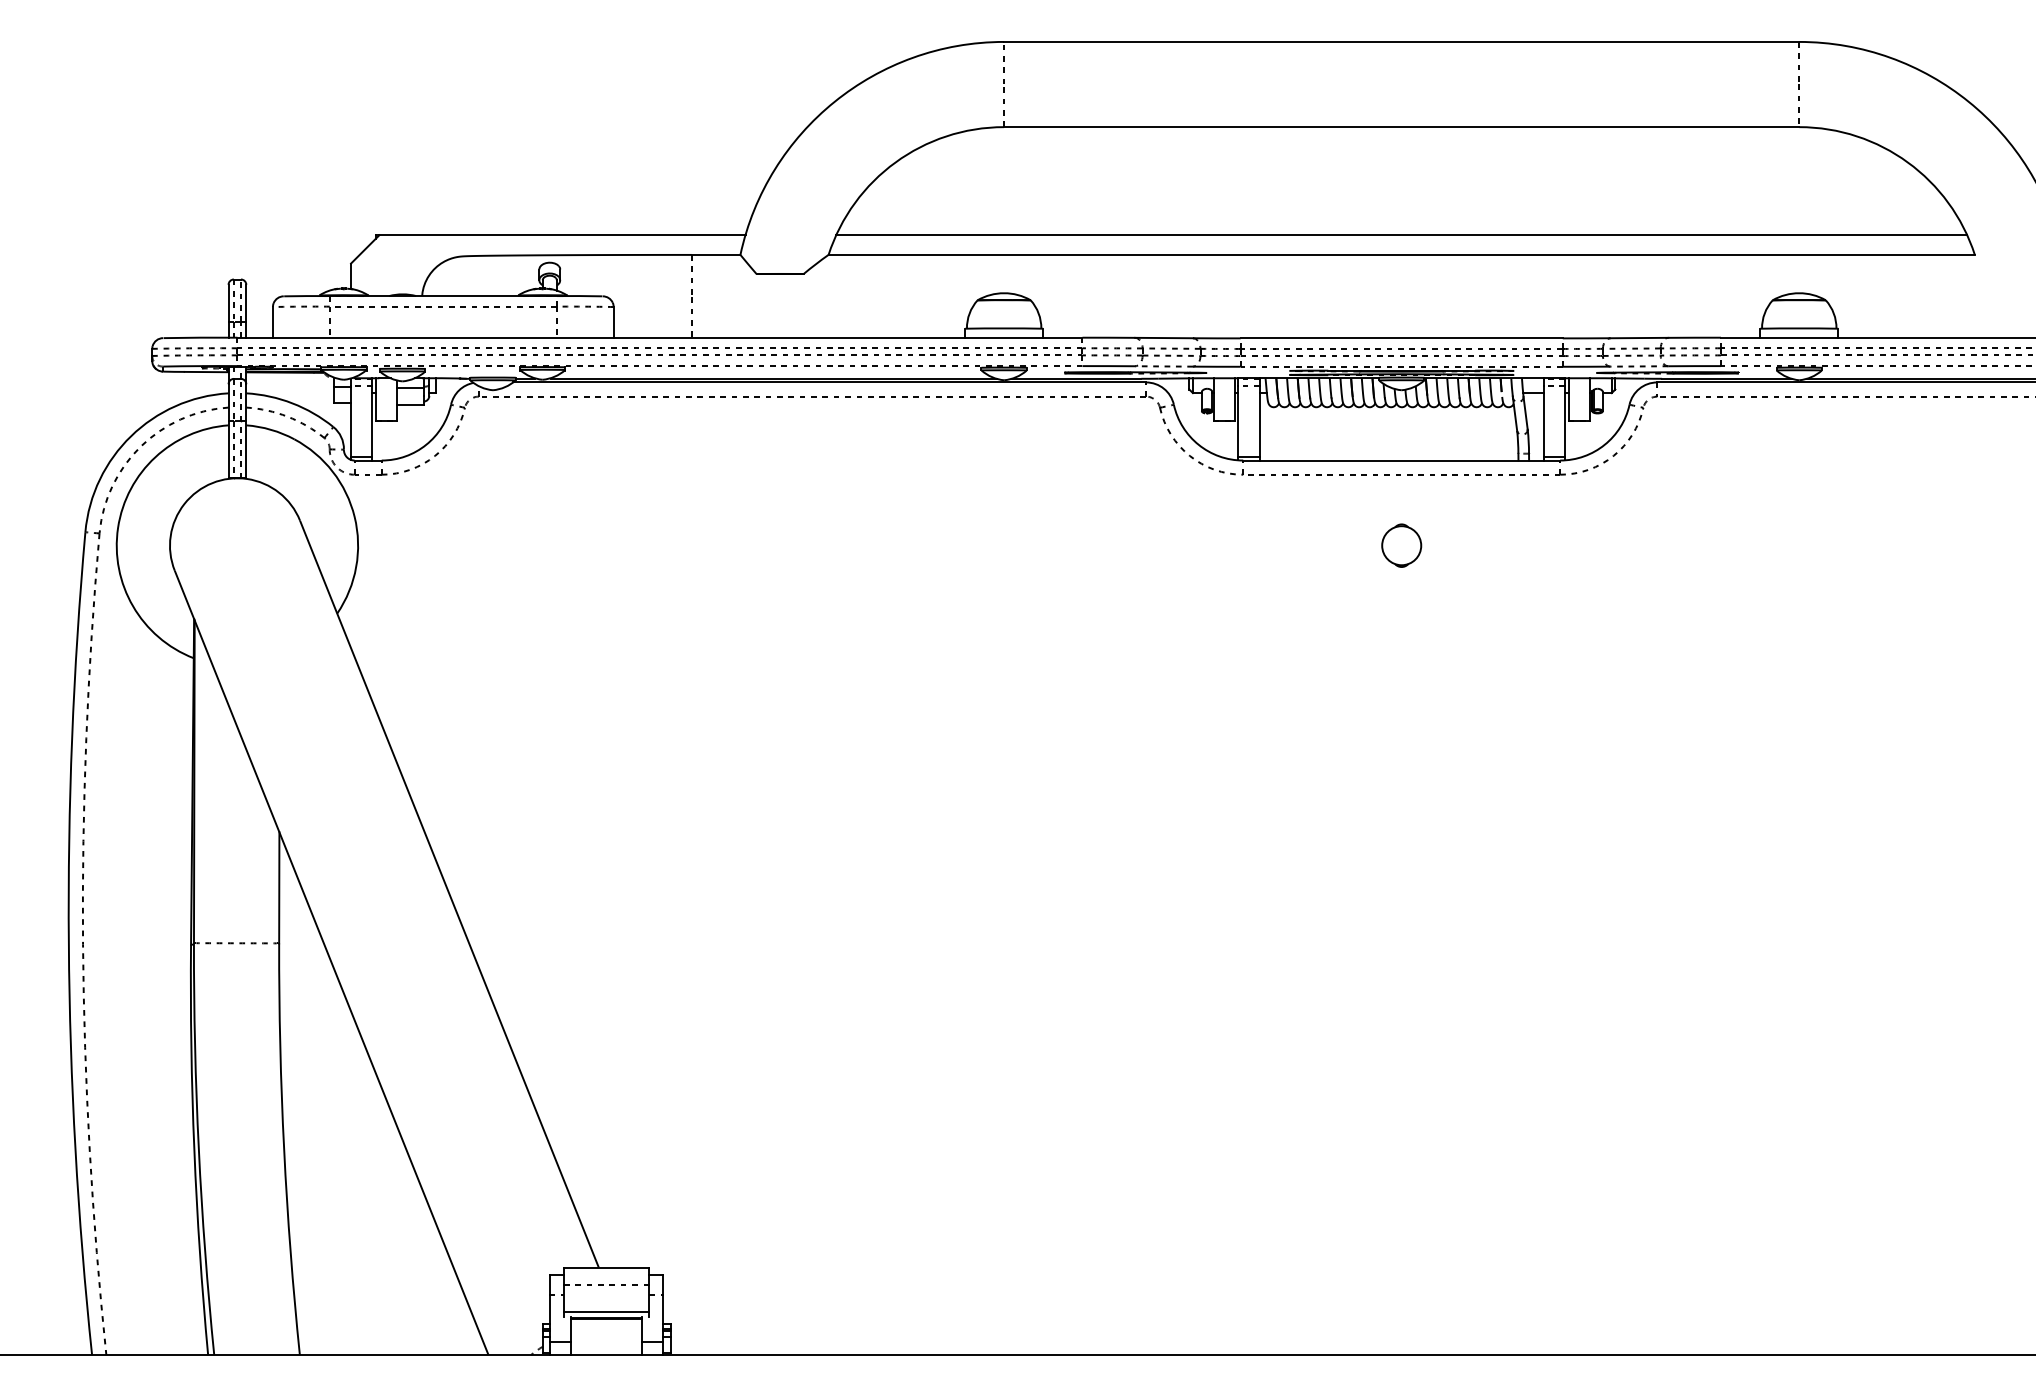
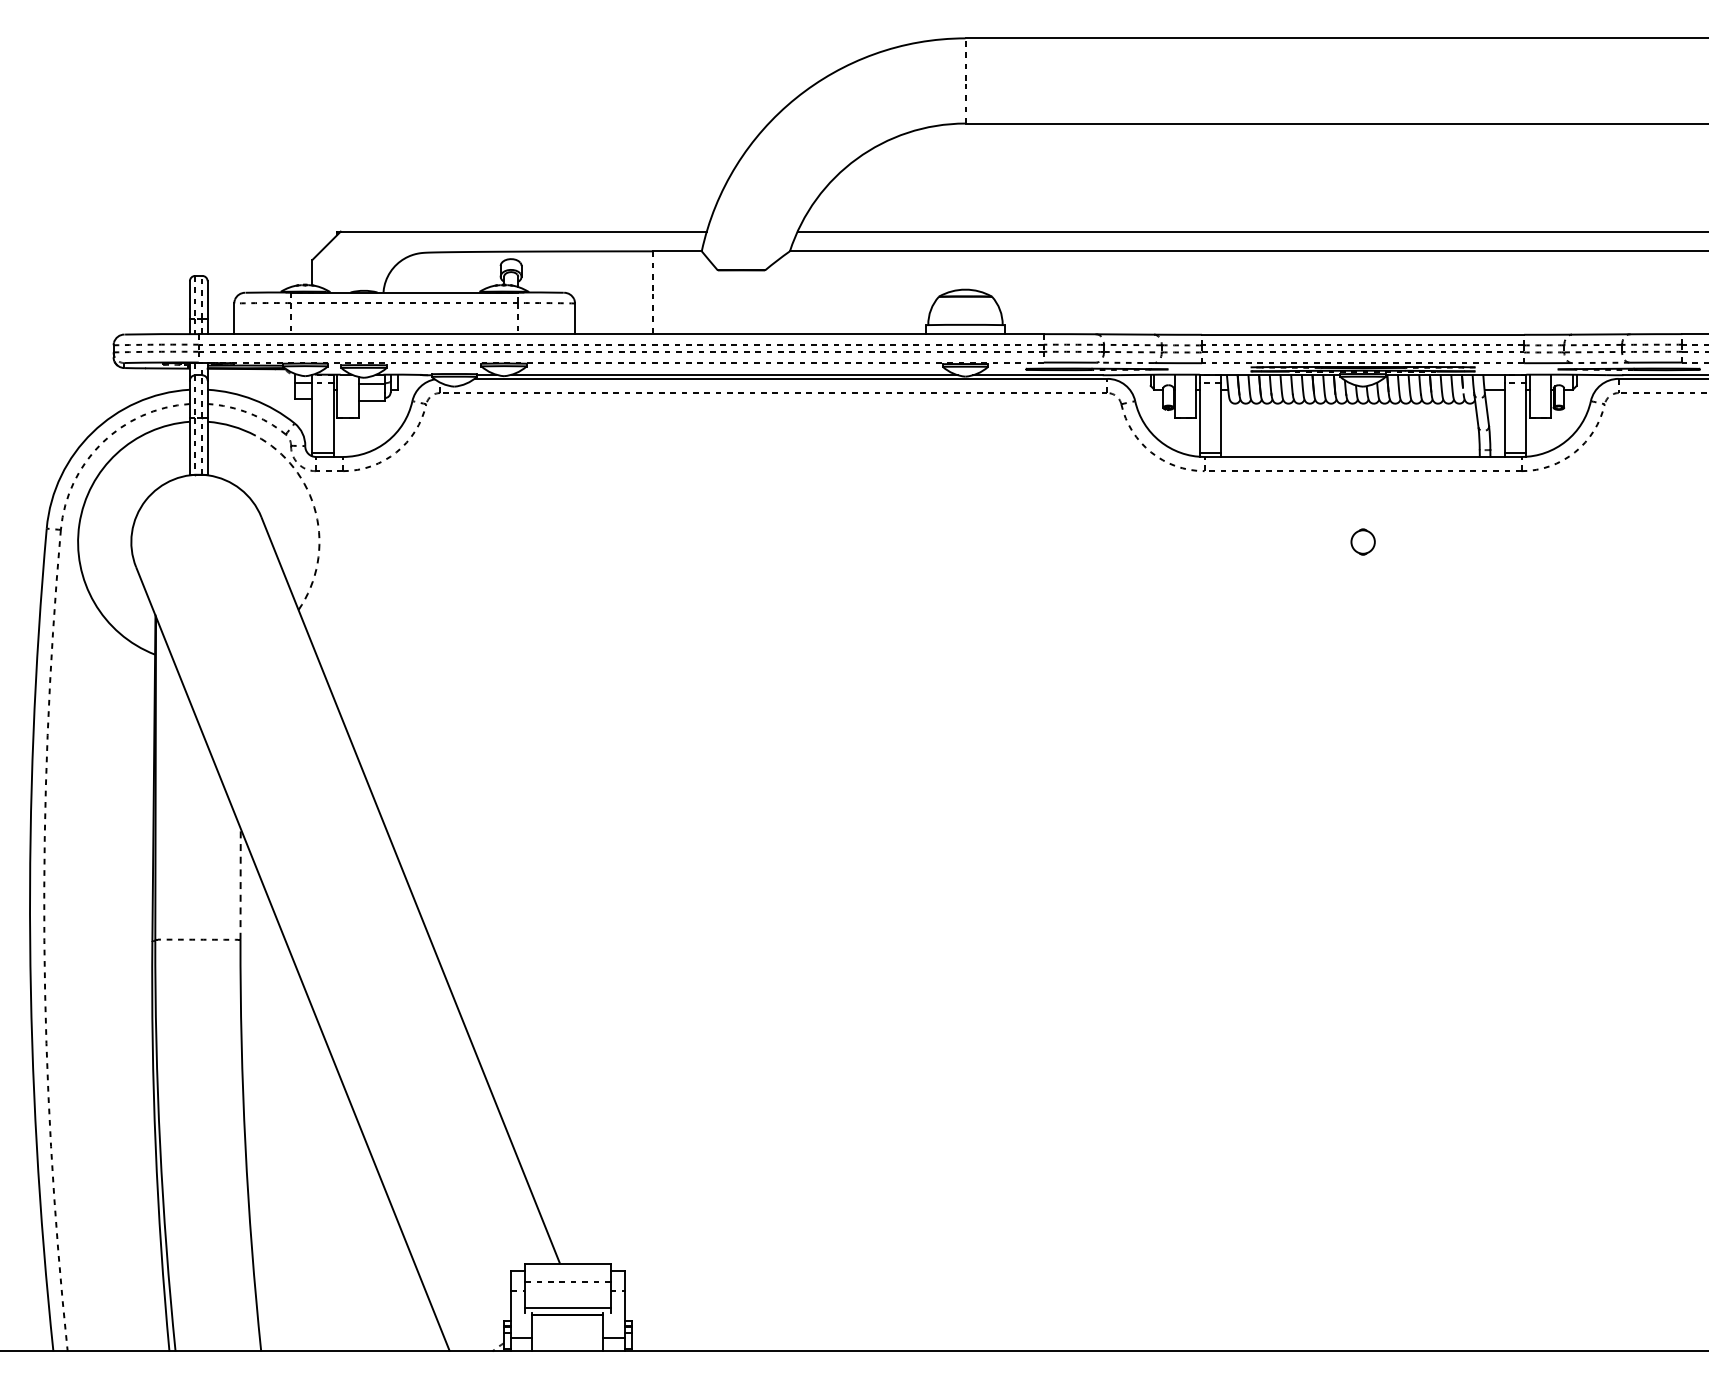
arc: (354, 516) -> (315, 512), solid -> dashed
part: (1401, 545) -> (1362, 541), size x0.6
line: (279, 887) -> (240, 883), solid -> dashed

